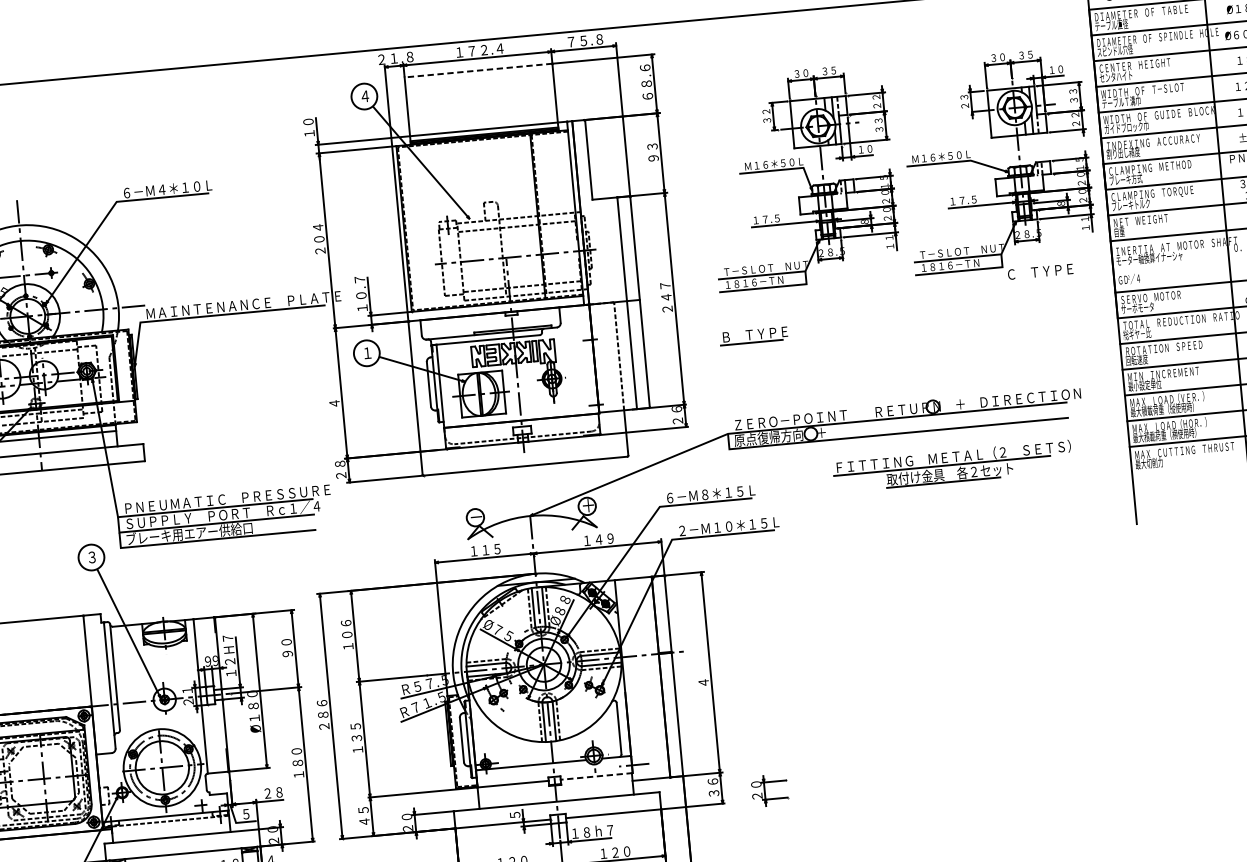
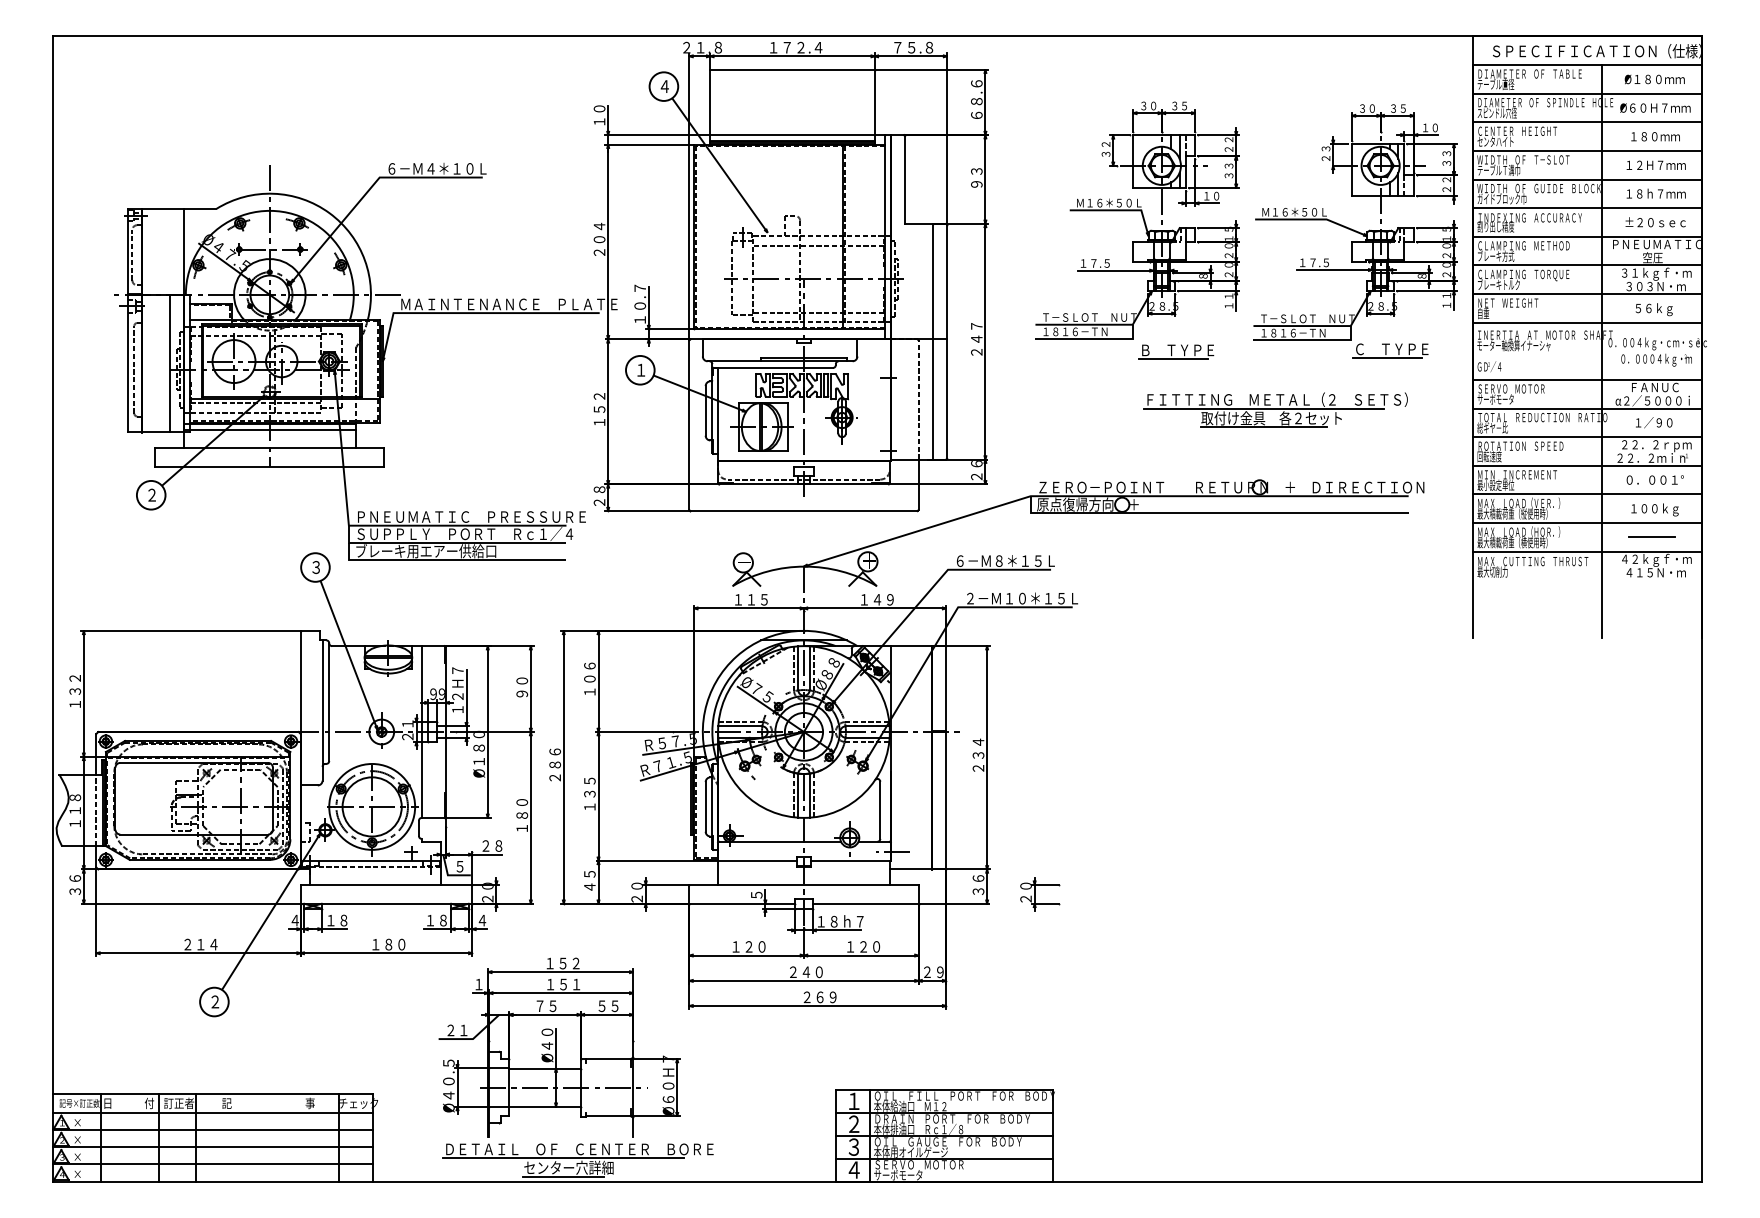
line: (478, 70) -> (792, 69), dashed -> solid
line: (1036, 279) -> (1387, 357), added
part: (754, 335) -> (1176, 351), moved
text: (333, 391) -> (599, 409), ４ -> １５２
part: (952, 465) -> (1275, 409), moved
text: (702, 670) -> (978, 754), ４ -> ２３４
line: (596, 776) -> (850, 860), dashed -> solid

